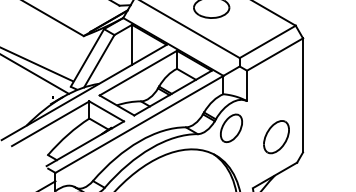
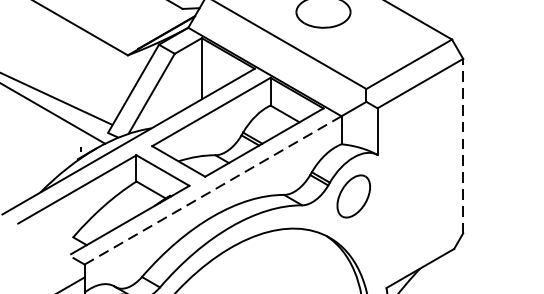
line: (303, 94) -> (463, 144), solid -> dashed
line: (139, 124) -> (213, 190), solid -> dashed
part: (276, 137) -> (422, 210), removed

